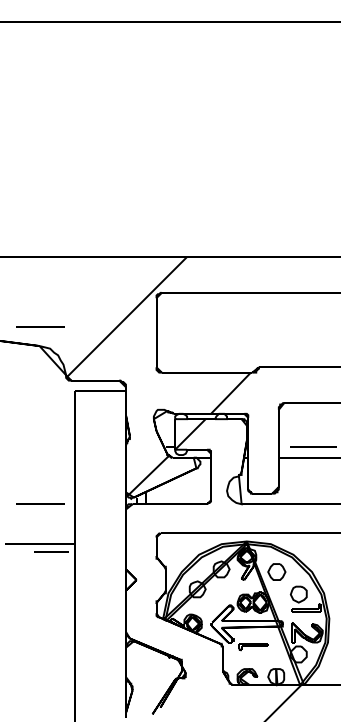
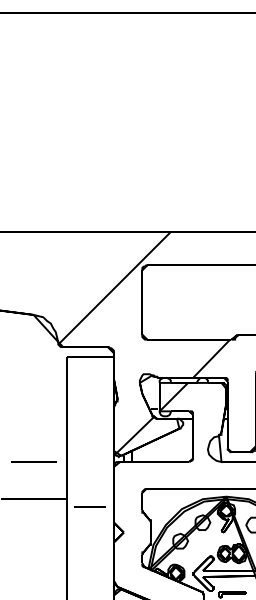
line: (40, 326) -> (34, 296), removed
line: (51, 551) -> (90, 506), moved

